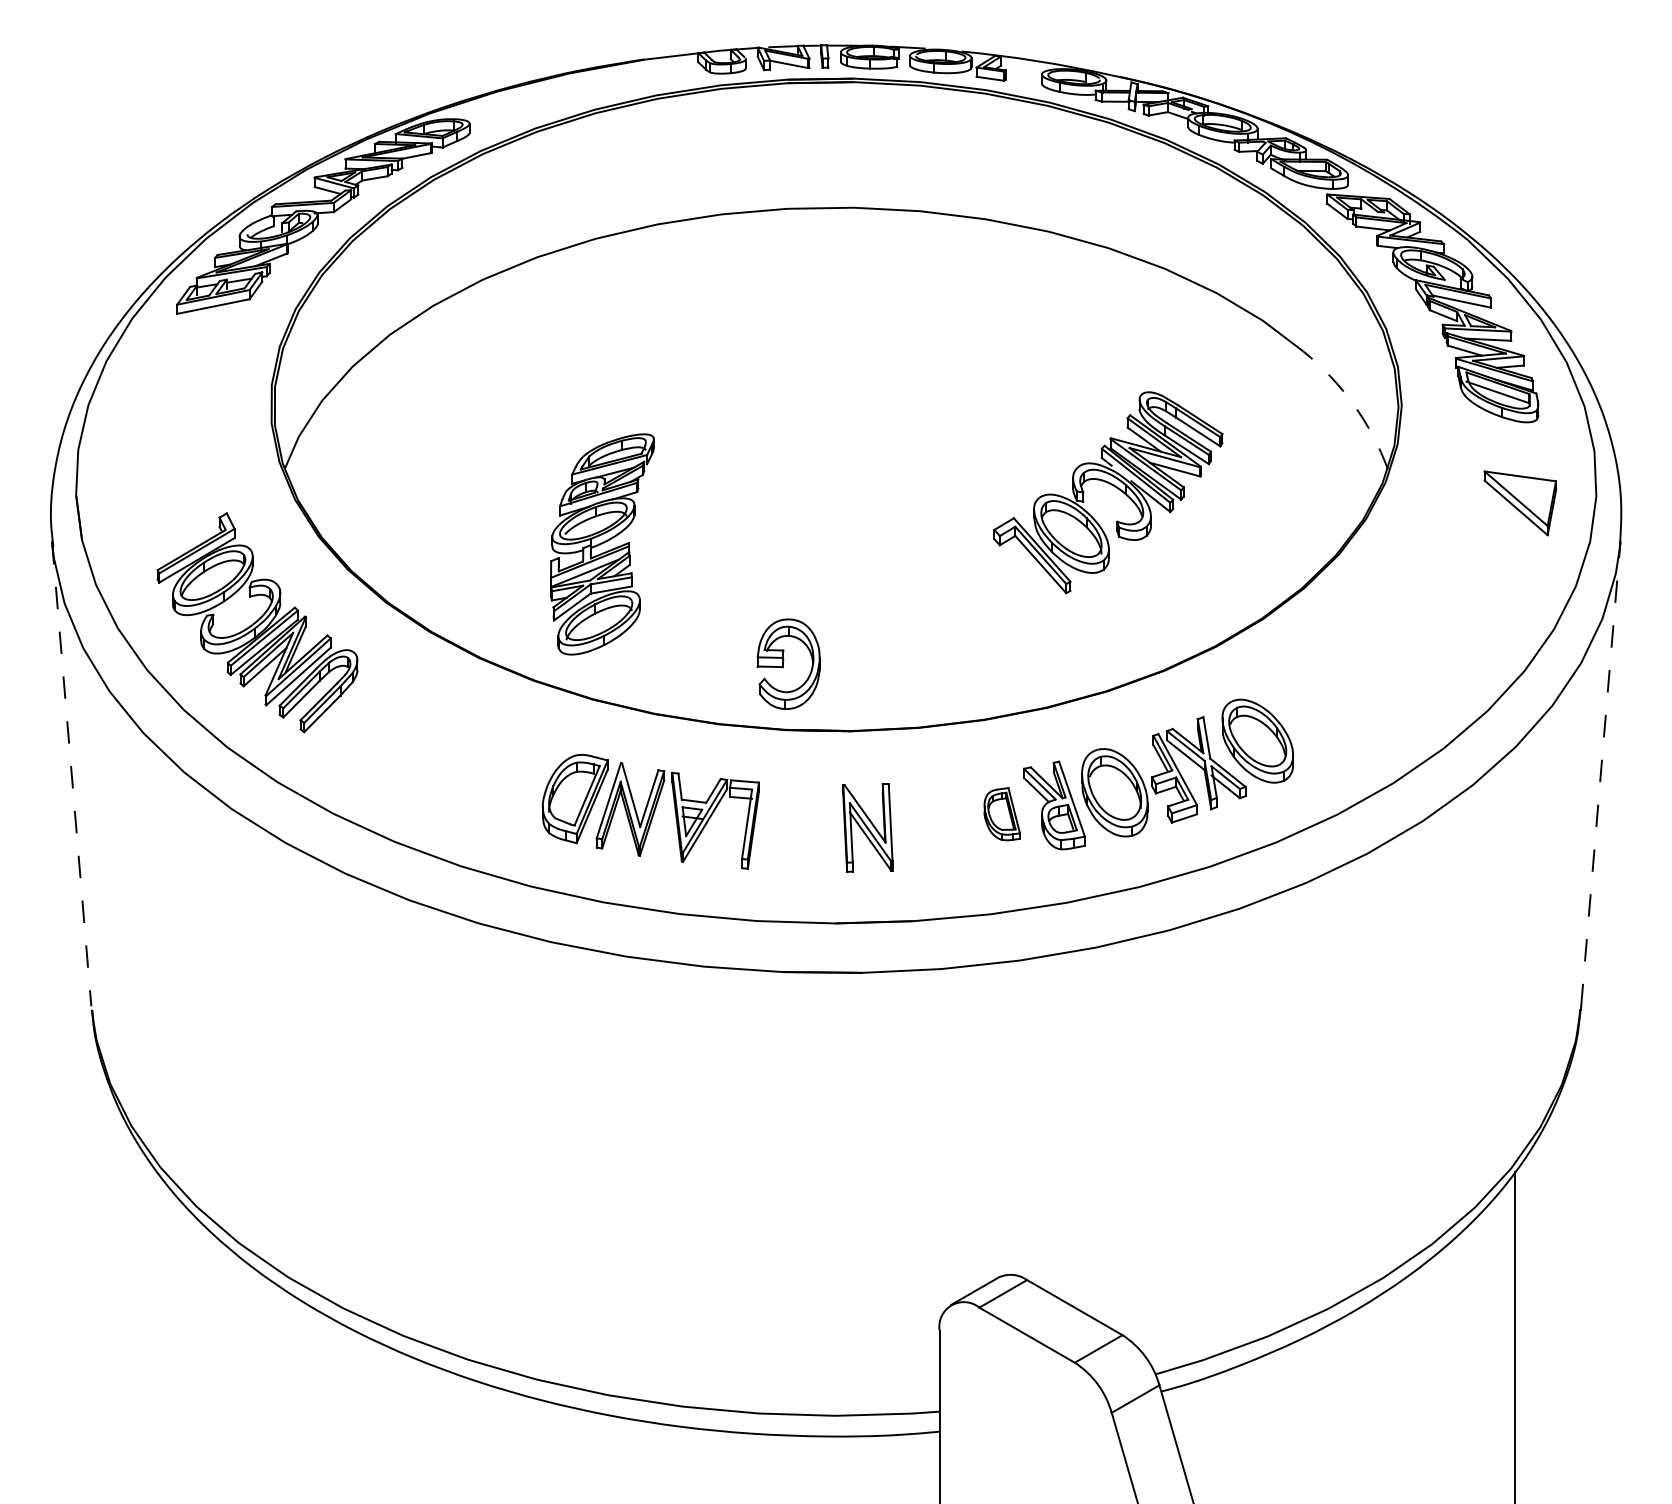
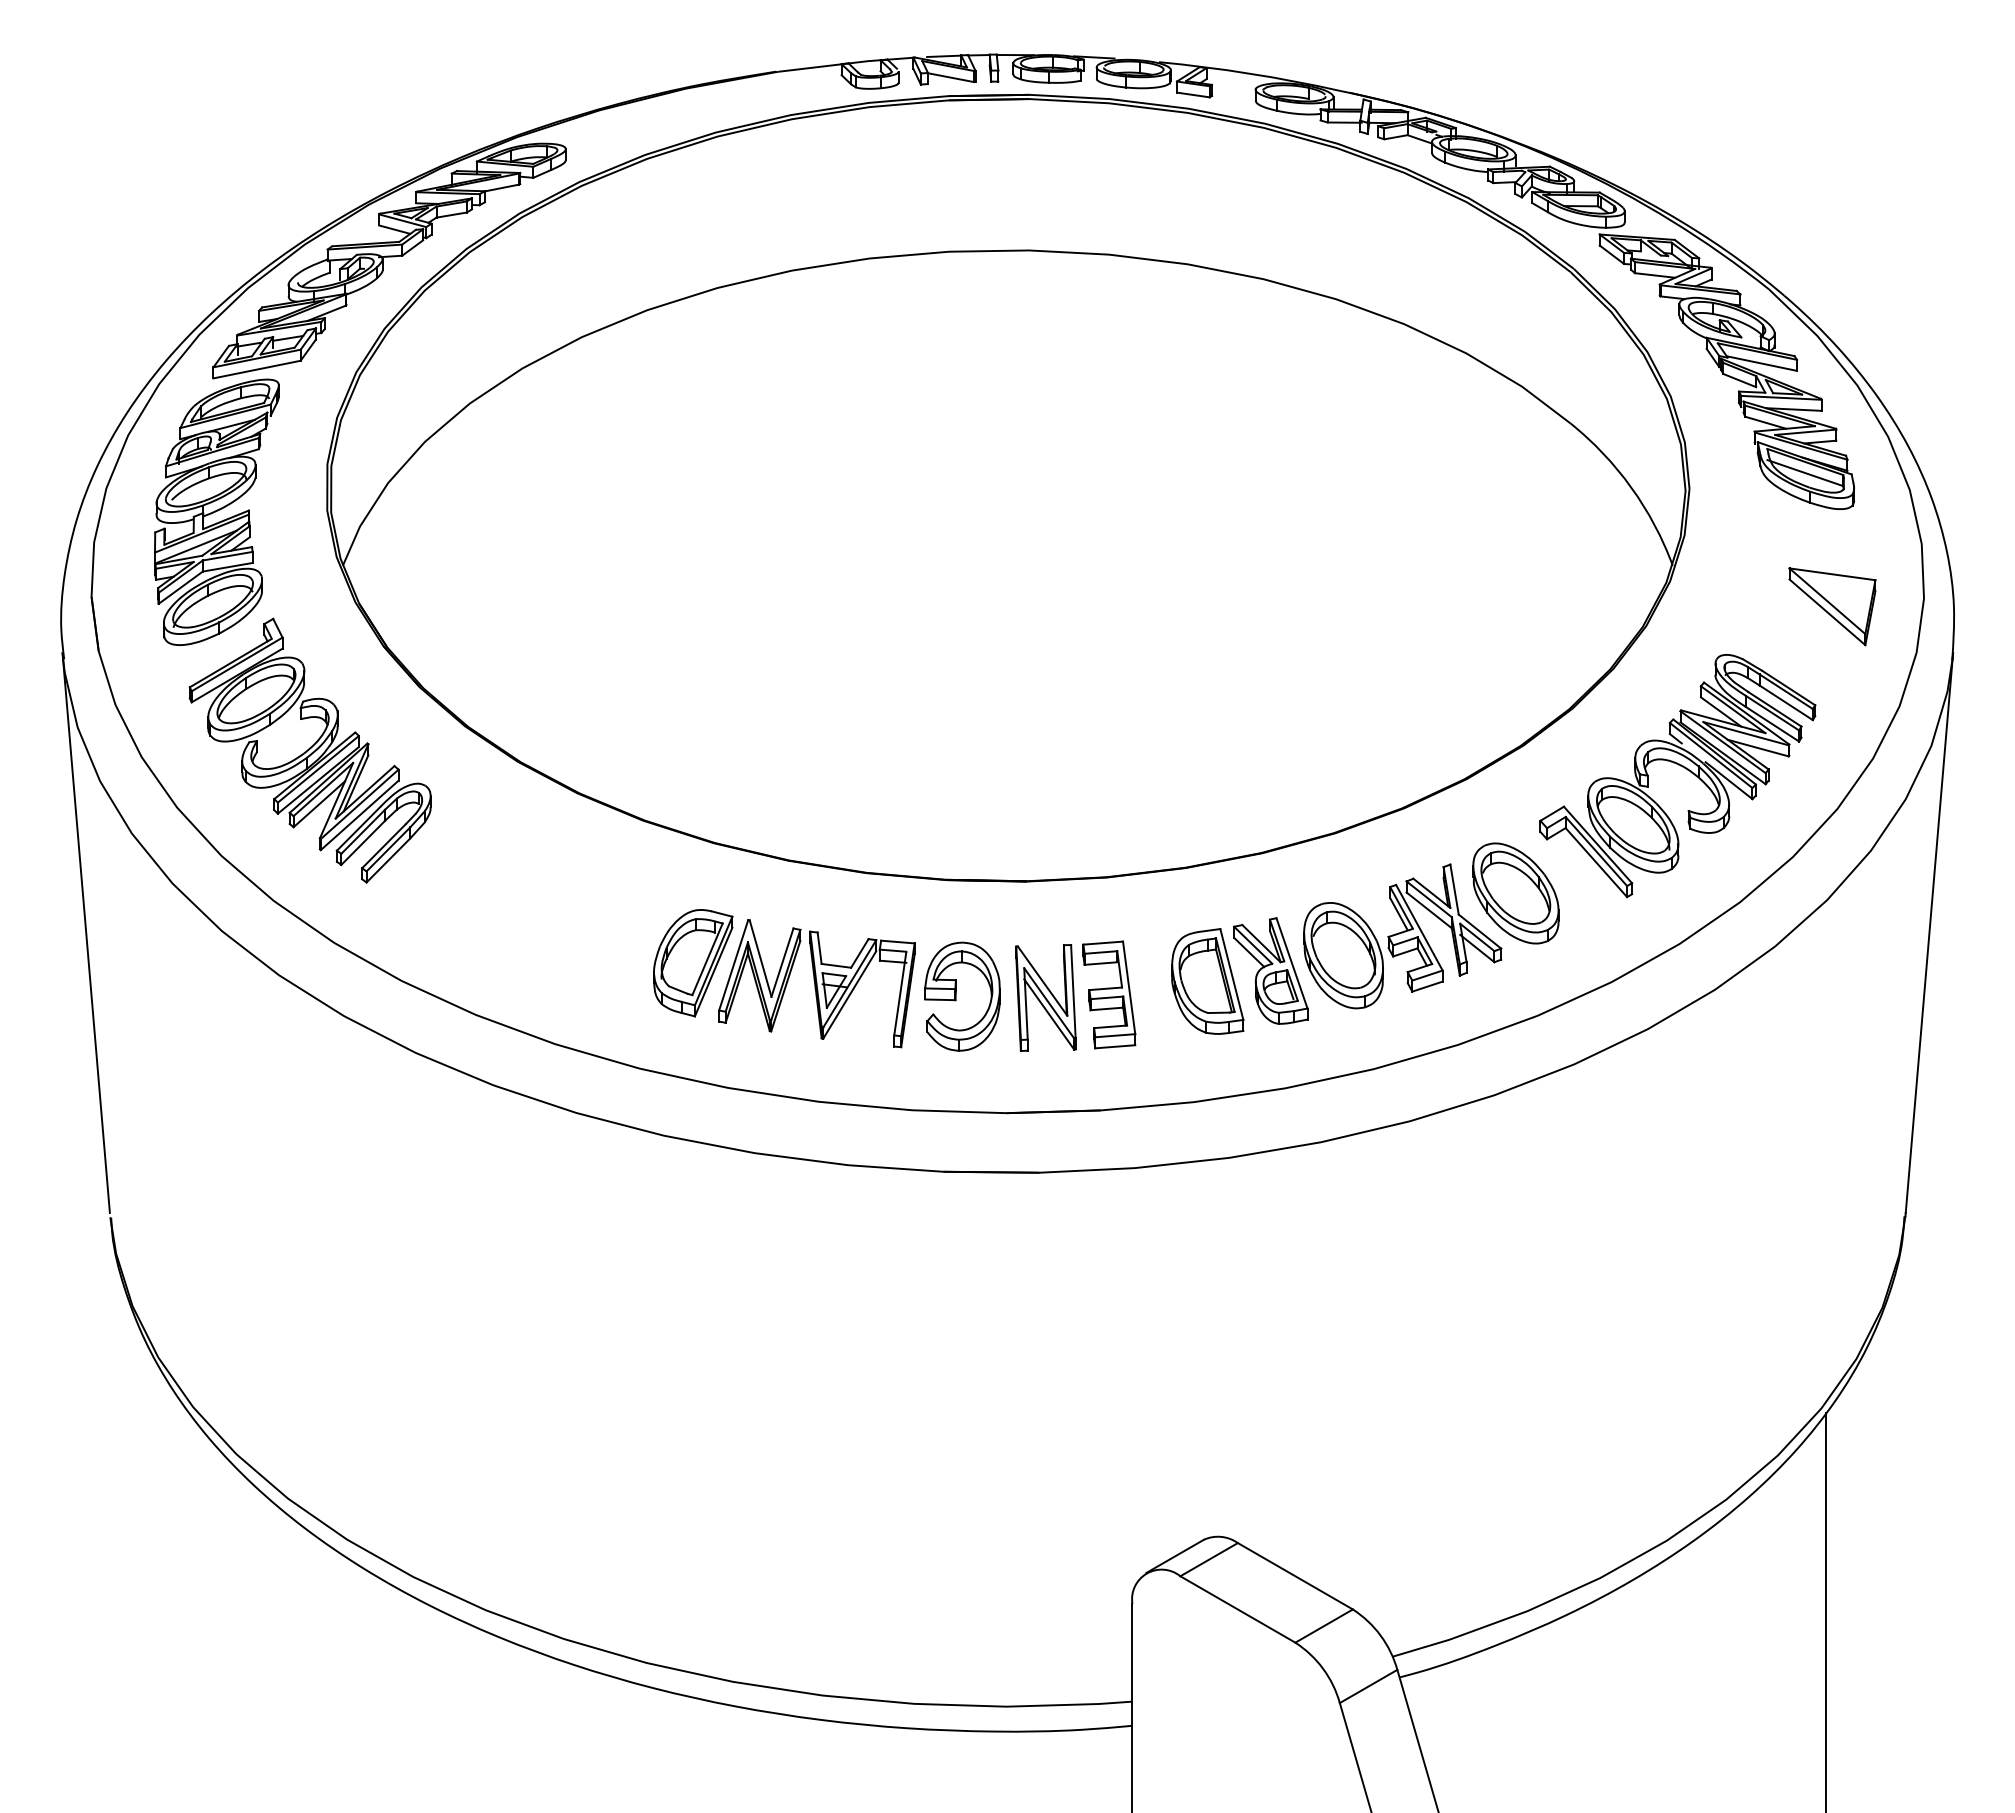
arc: (1353, 404) -> (1631, 487), dashed -> solid
part: (1112, 485) -> (1682, 767), moved
part: (602, 543) -> (216, 511), moved
part: (788, 664) -> (962, 996), moved
line: (71, 774) -> (86, 933), dashed -> solid
line: (1600, 774) -> (1929, 933), dashed -> solid
part: (1001, 814) -> (1207, 981), size x1.67
part: (920, 825) -> (1109, 994), added

